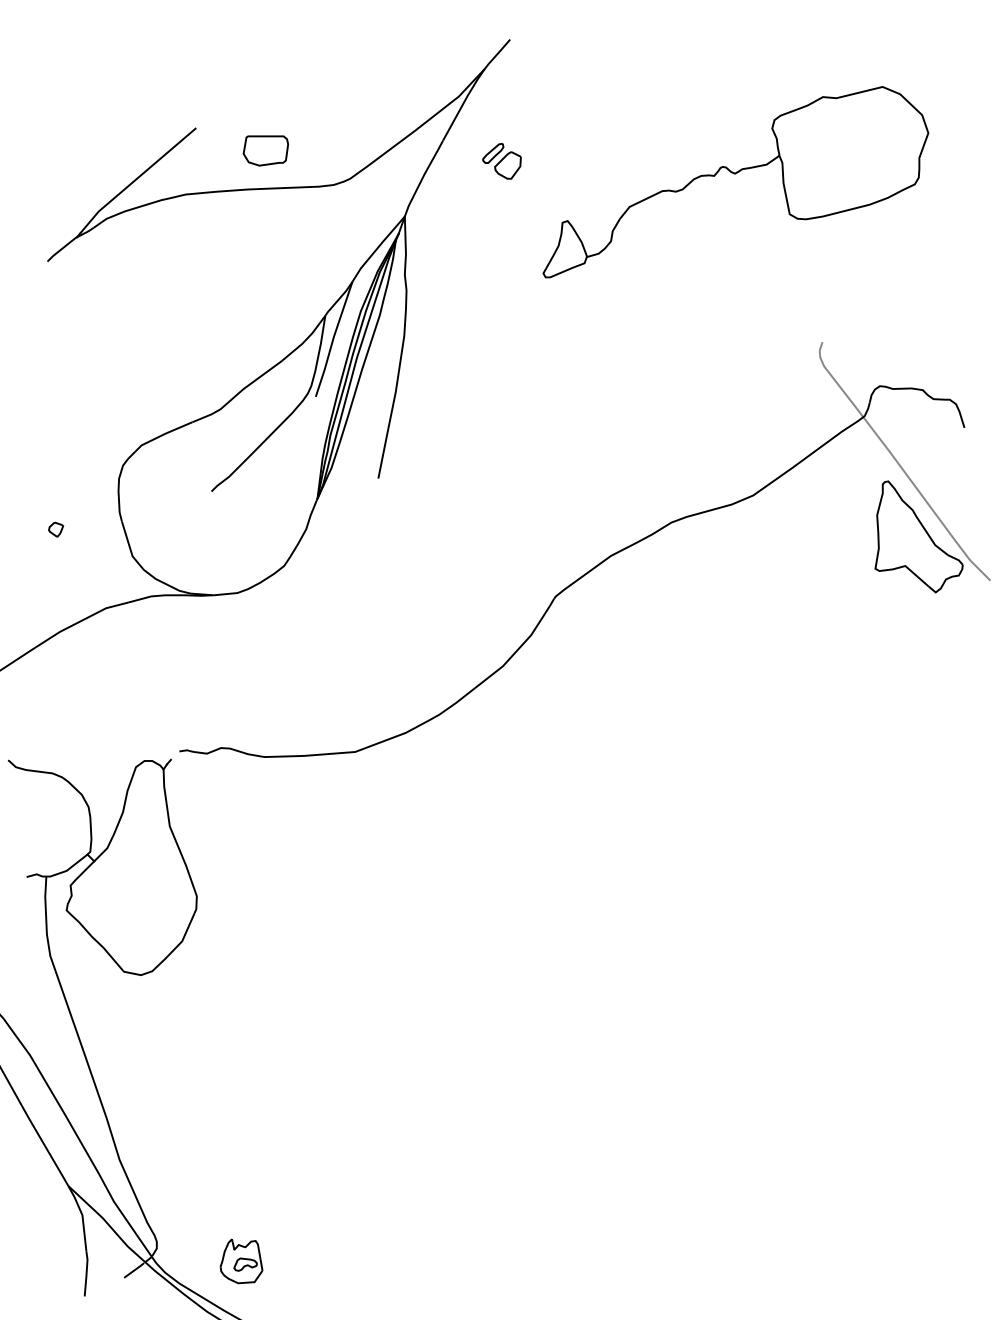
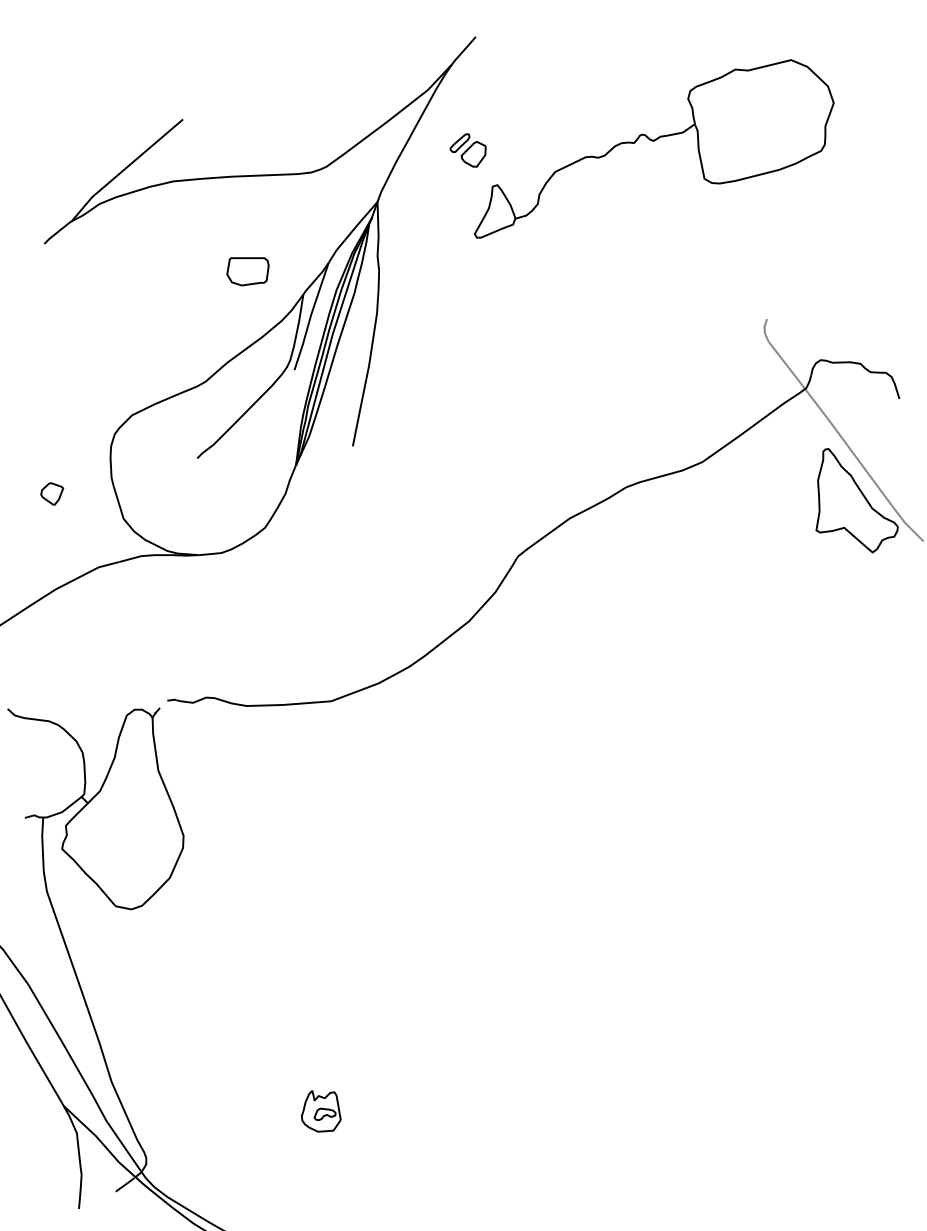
part: (265, 150) -> (247, 271), moved
part: (736, 174) -> (654, 141), moved
part: (56, 529) -> (52, 493), size x1.67
part: (241, 1261) -> (321, 1111), moved

